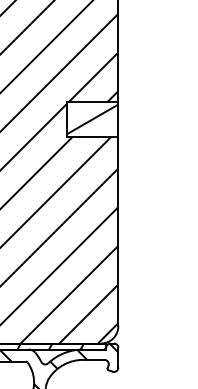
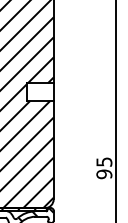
hatch: (90, 120) -> (39, 92), removed

